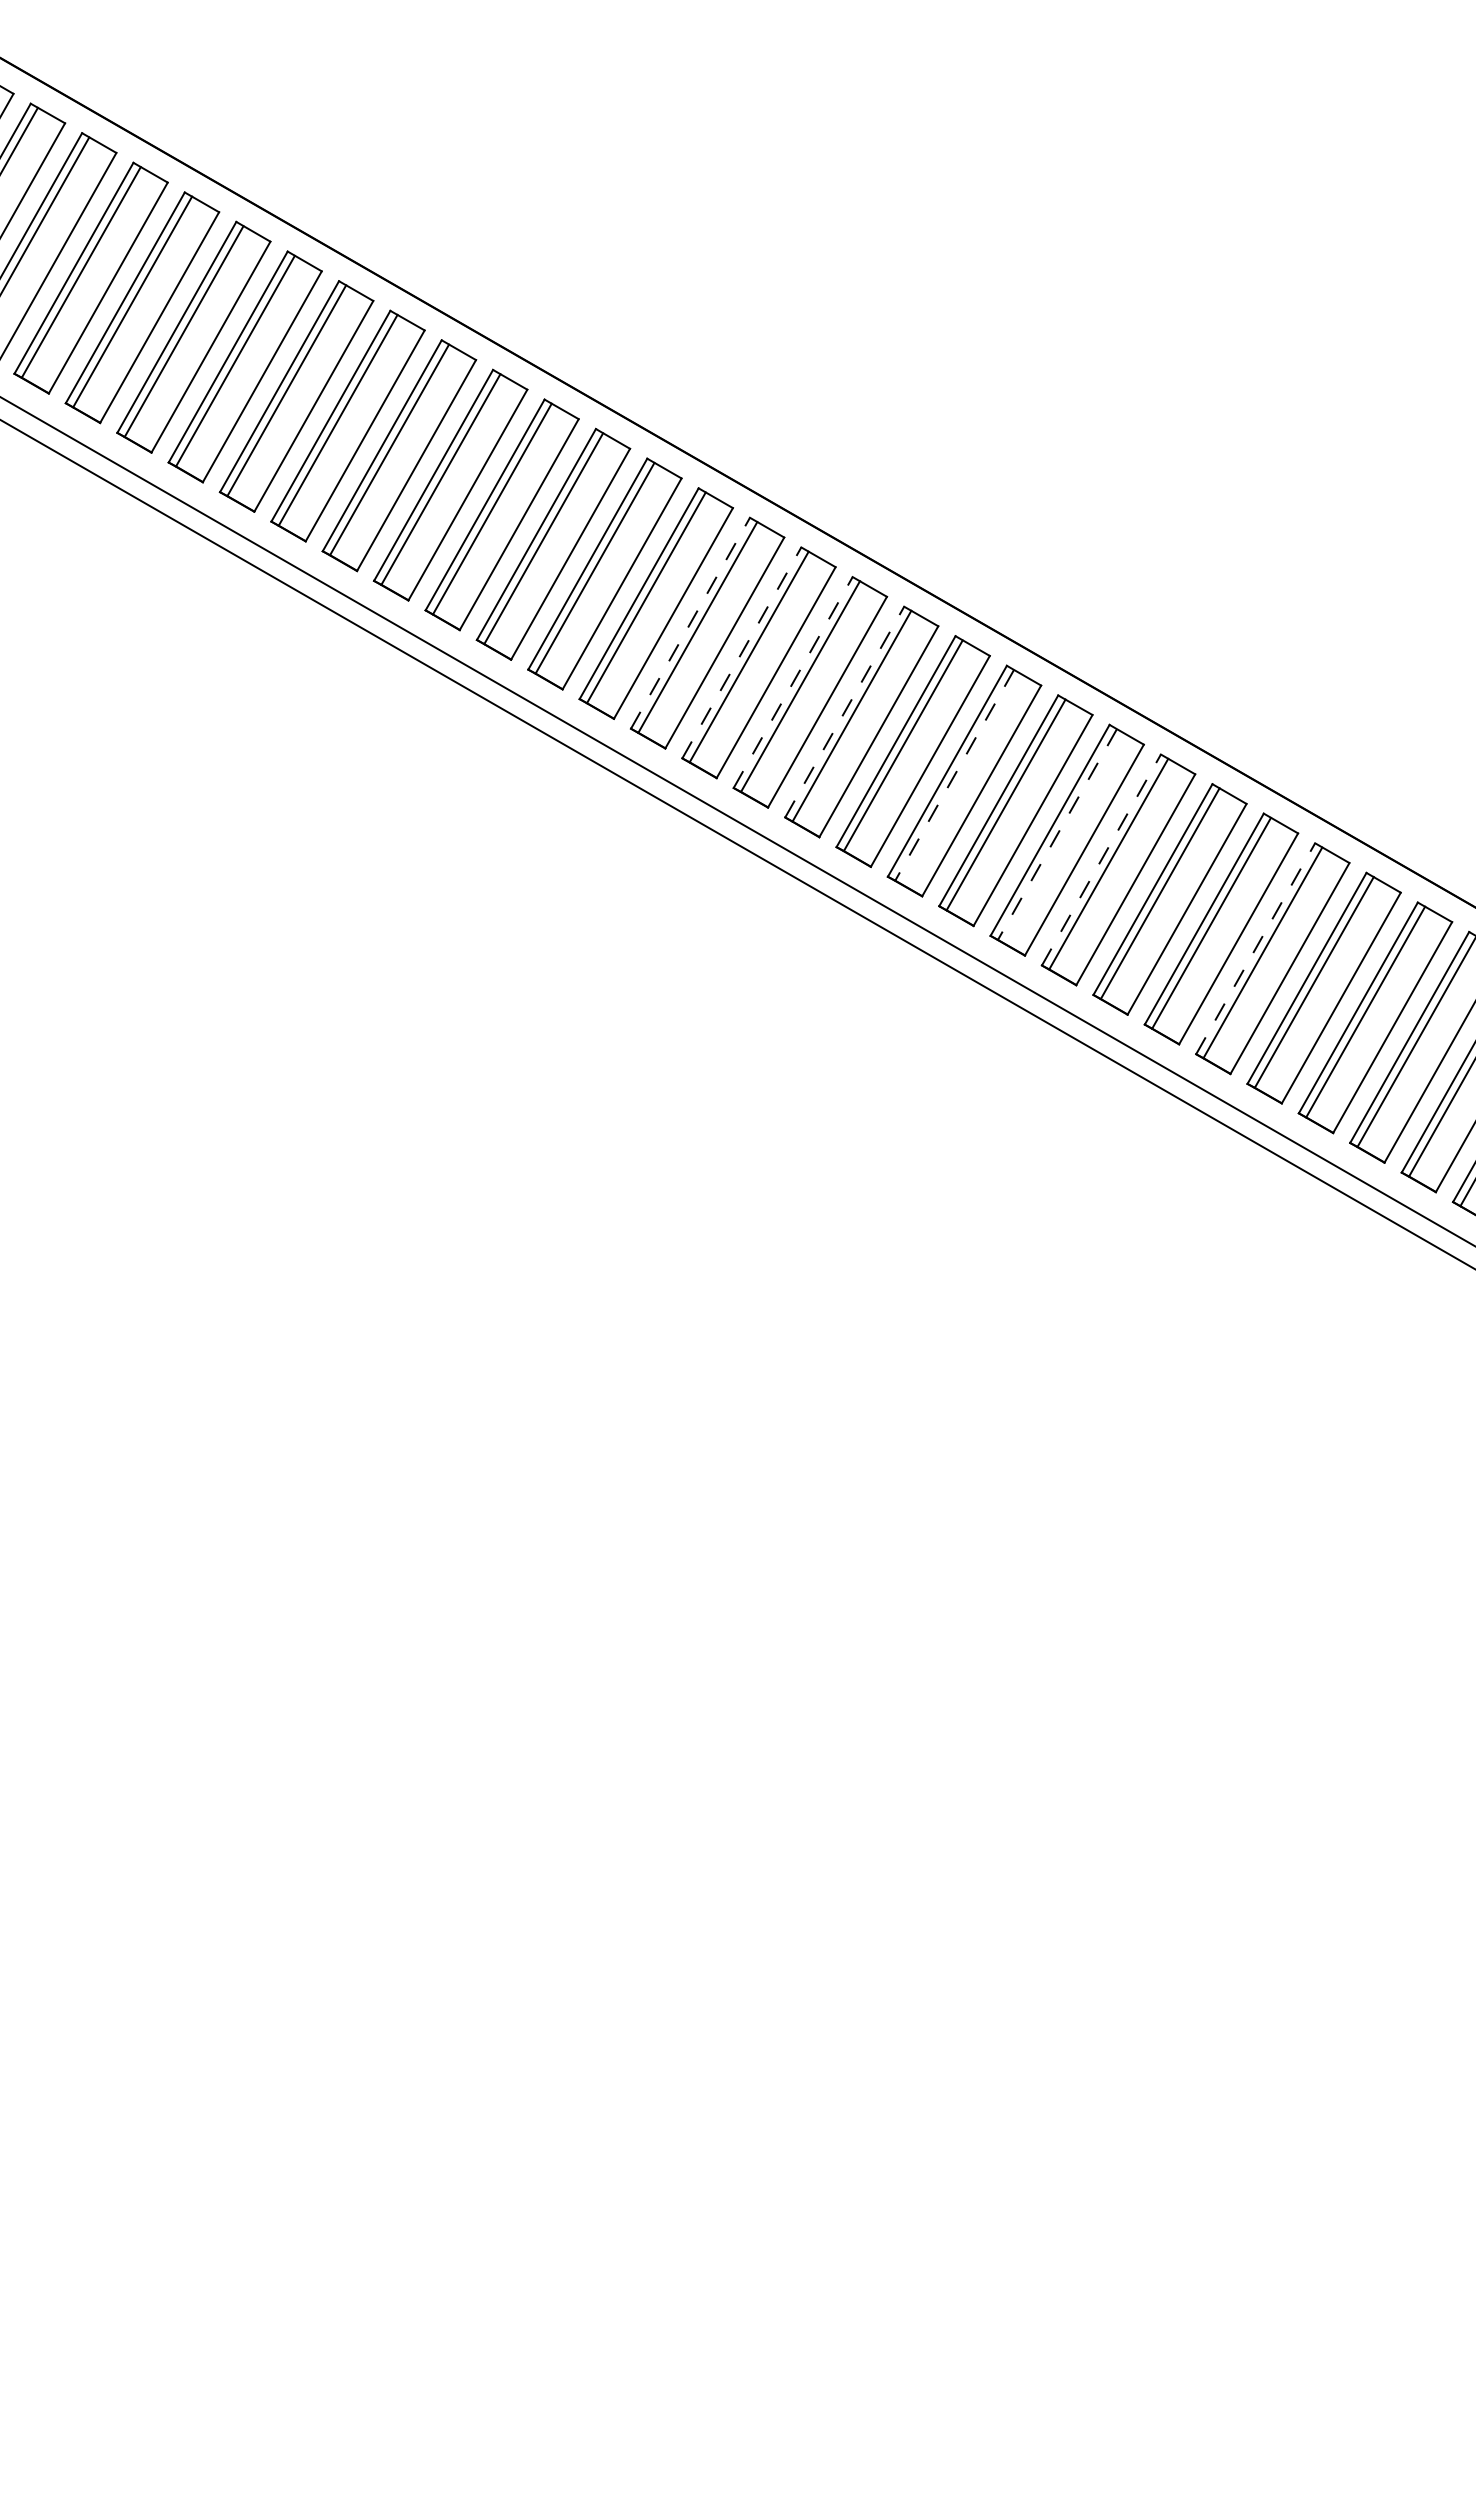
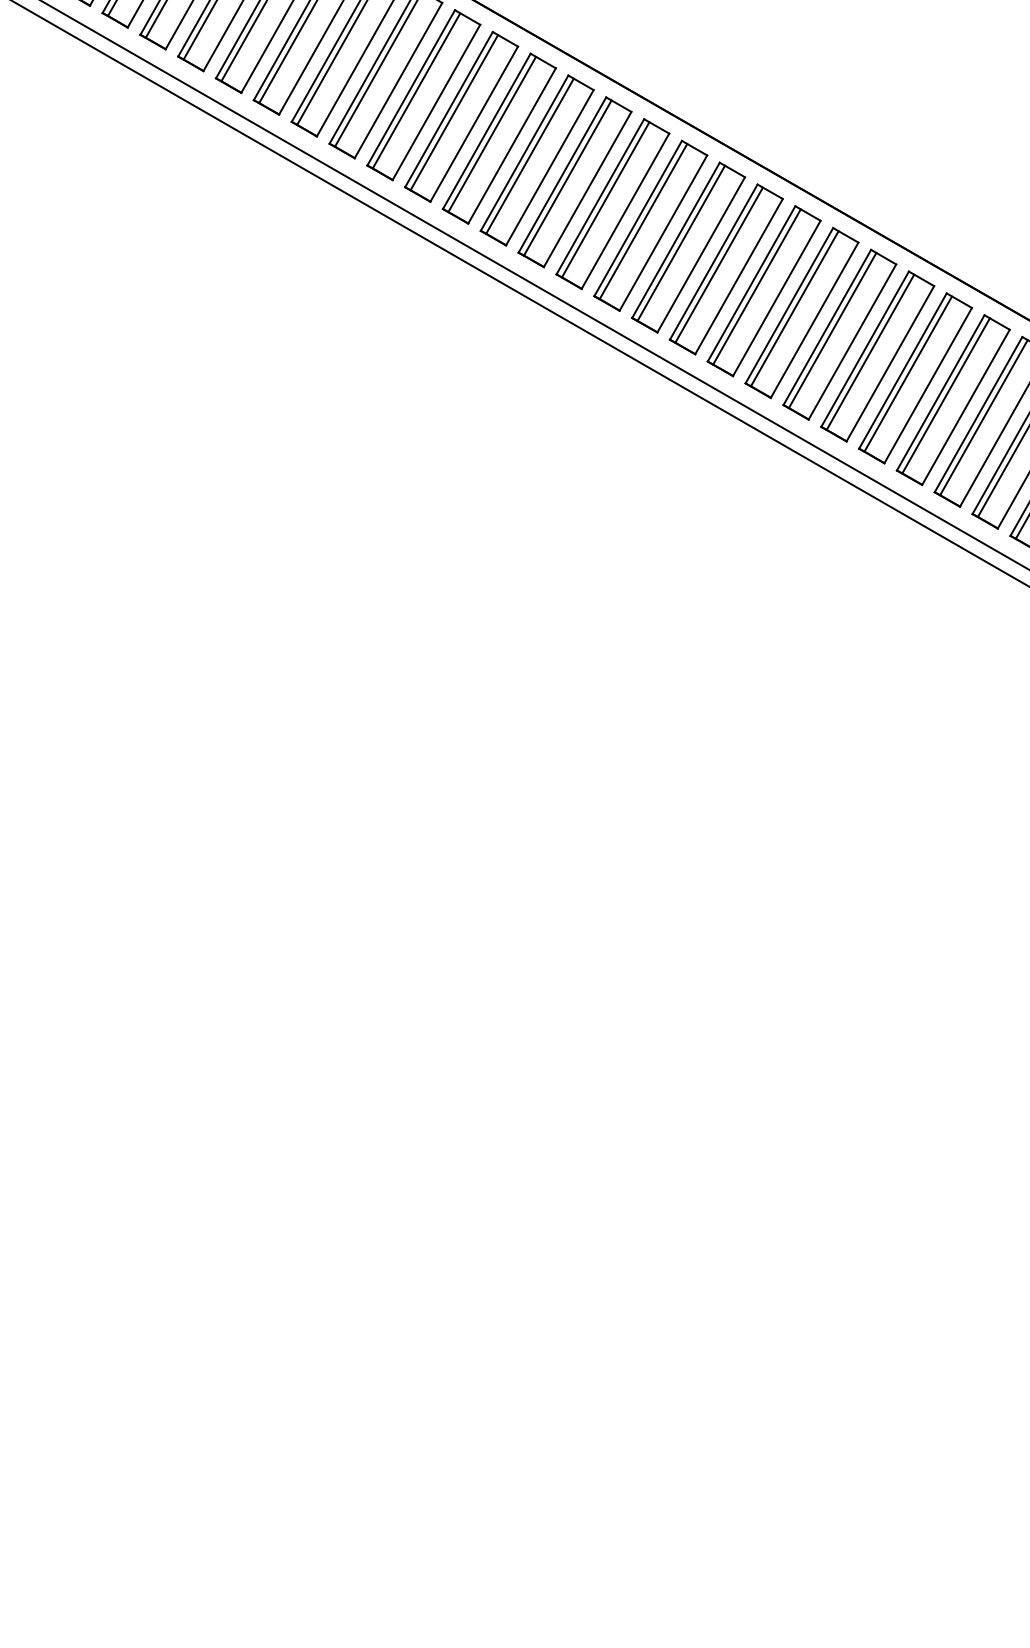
line: (690, 622) -> (486, 130), dashed -> solid
line: (742, 652) -> (525, 152), dashed -> solid
line: (793, 682) -> (562, 175), dashed -> solid
line: (844, 711) -> (600, 196), dashed -> solid
line: (954, 775) -> (681, 243), dashed -> solid
line: (1057, 834) -> (757, 286), dashed -> solid
line: (1101, 859) -> (789, 305), dashed -> solid
line: (1255, 948) -> (902, 370), dashed -> solid

